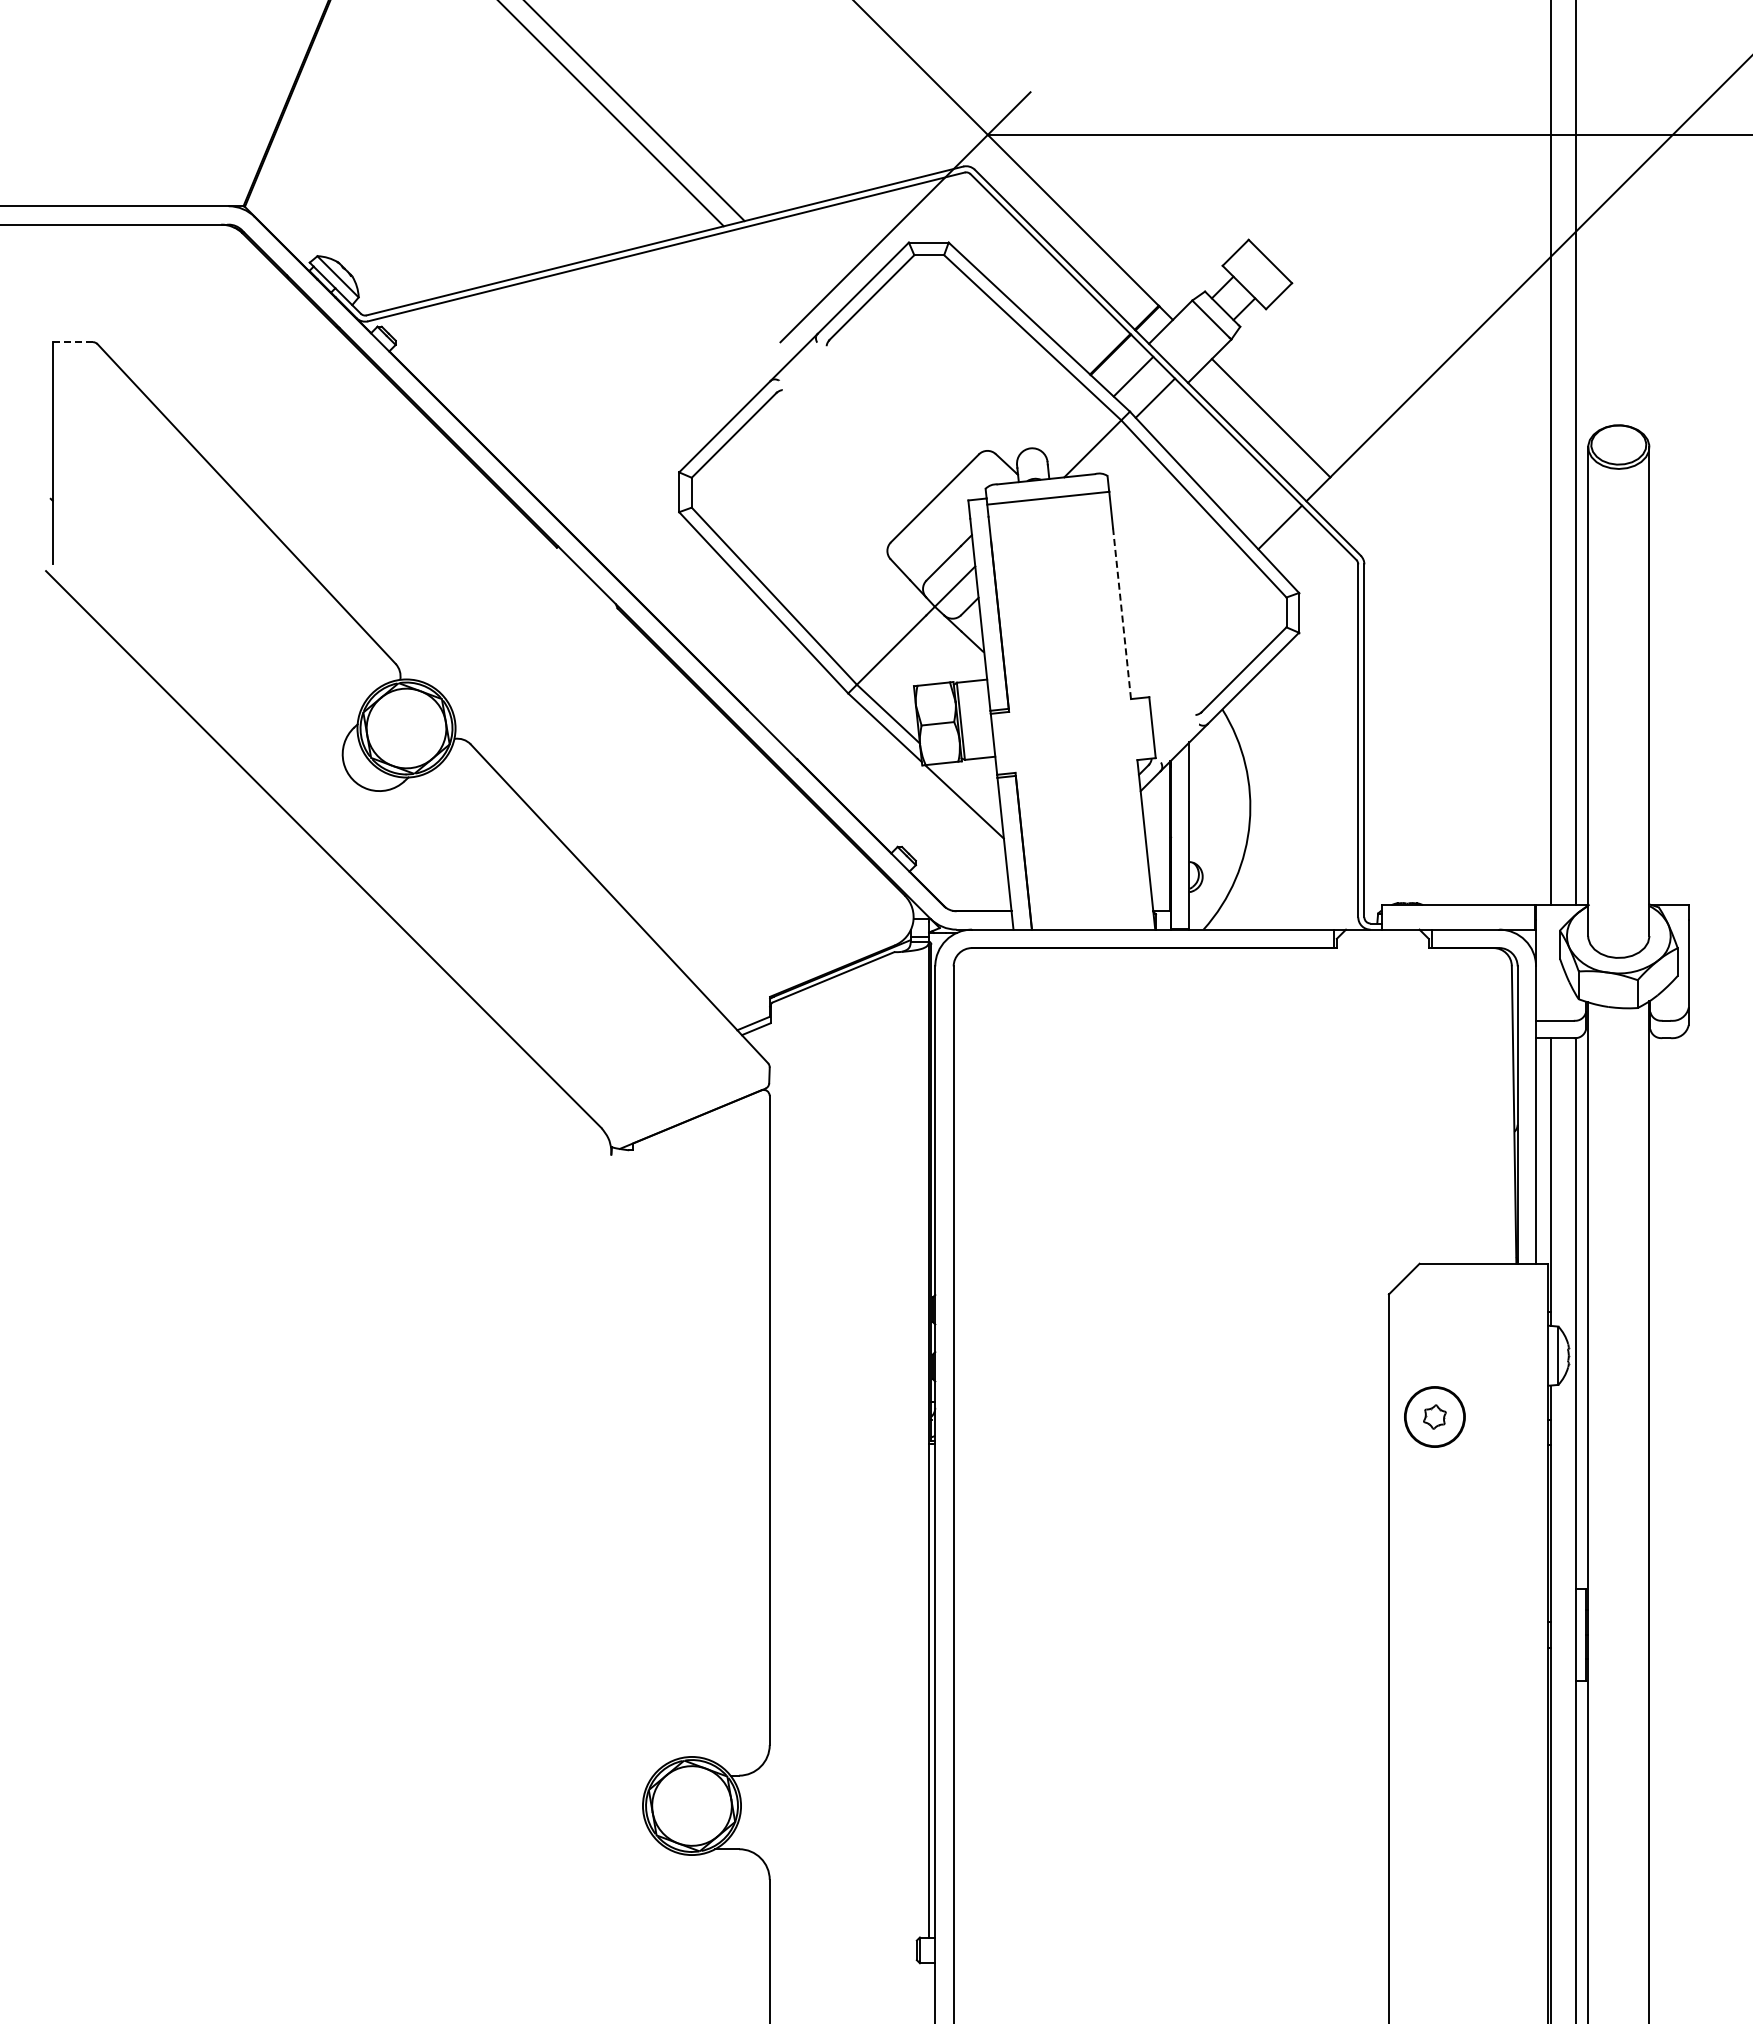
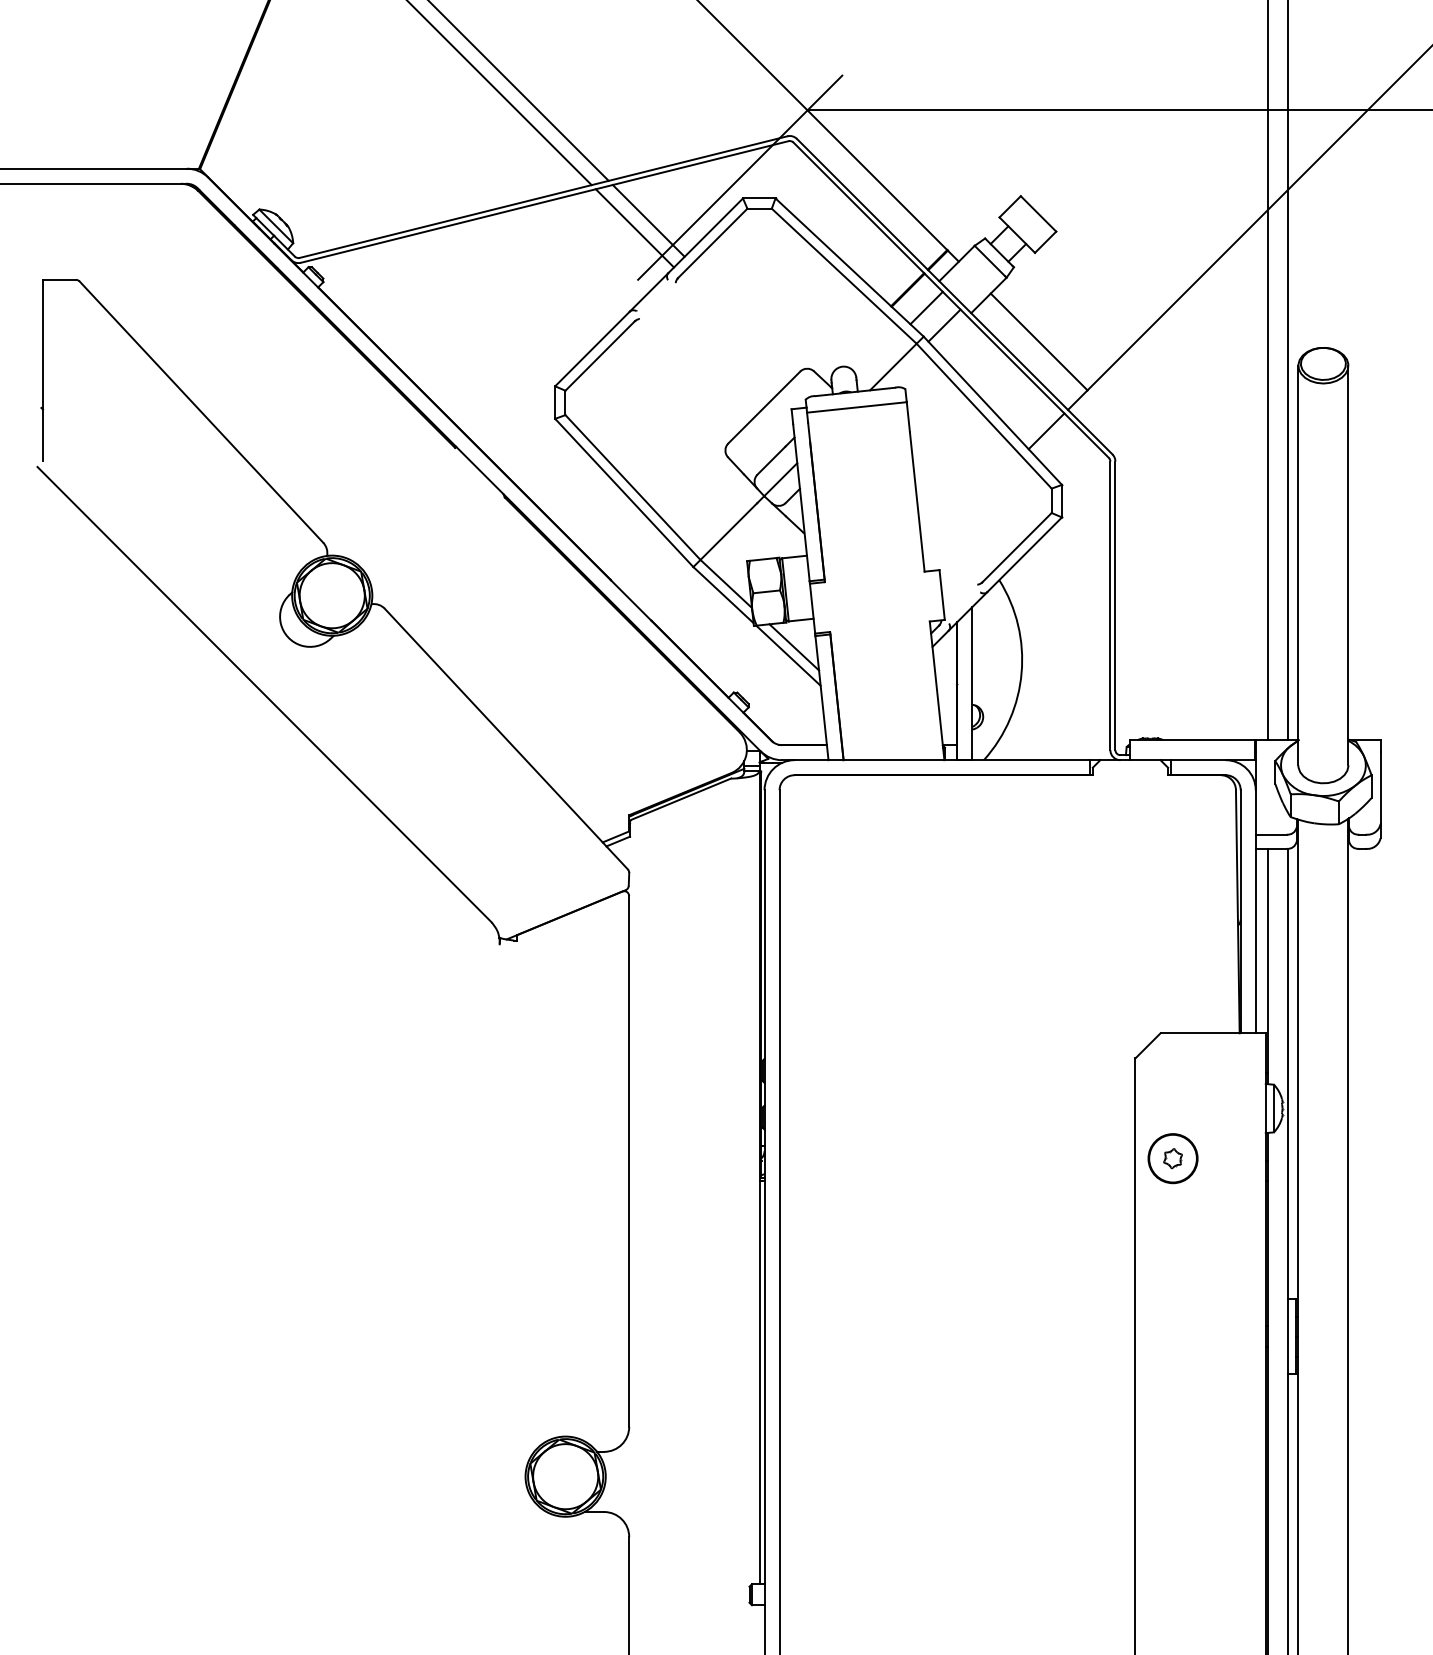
line: (793, 269) -> (648, 220), added
line: (776, 279) -> (634, 228), added
line: (72, 342) -> (59, 280), dashed -> solid
line: (1122, 613) -> (917, 501), dashed -> solid
line: (971, 791) -> (794, 647), added

